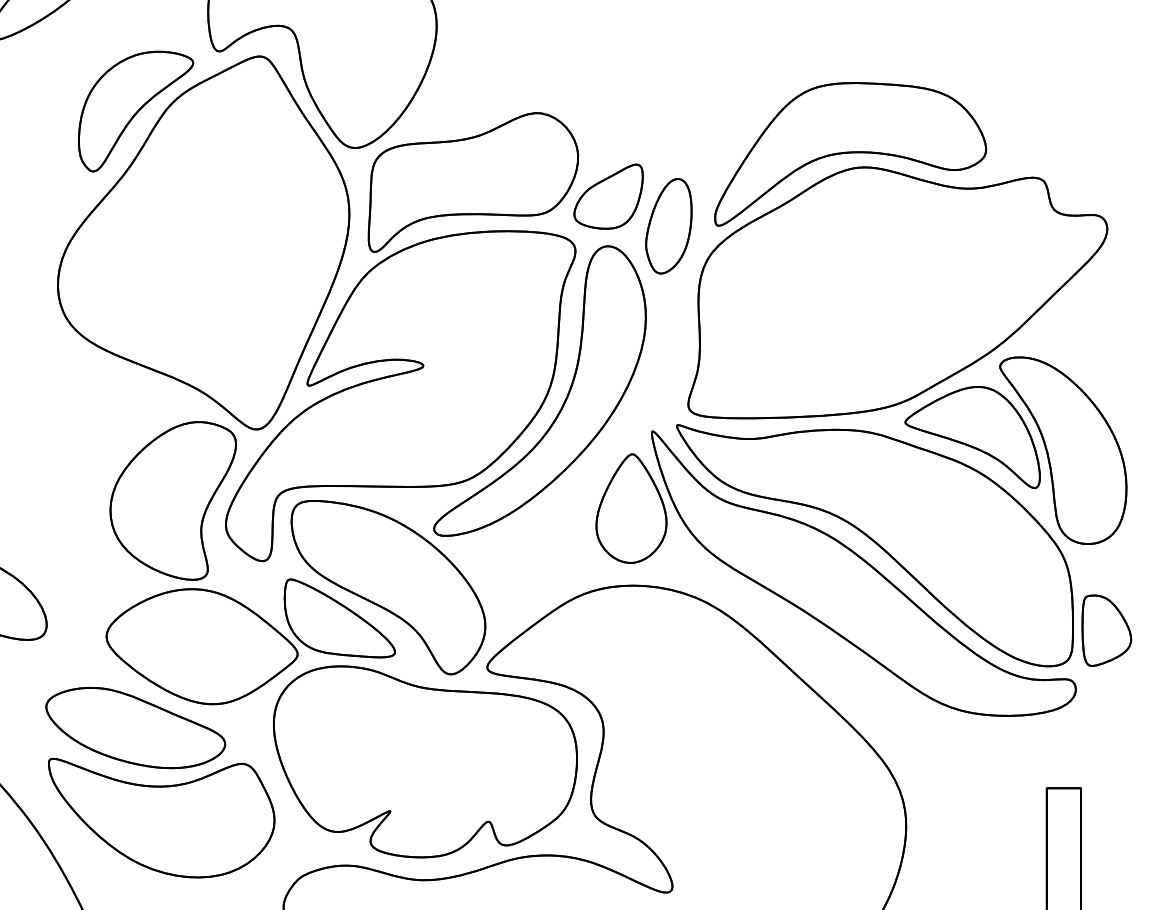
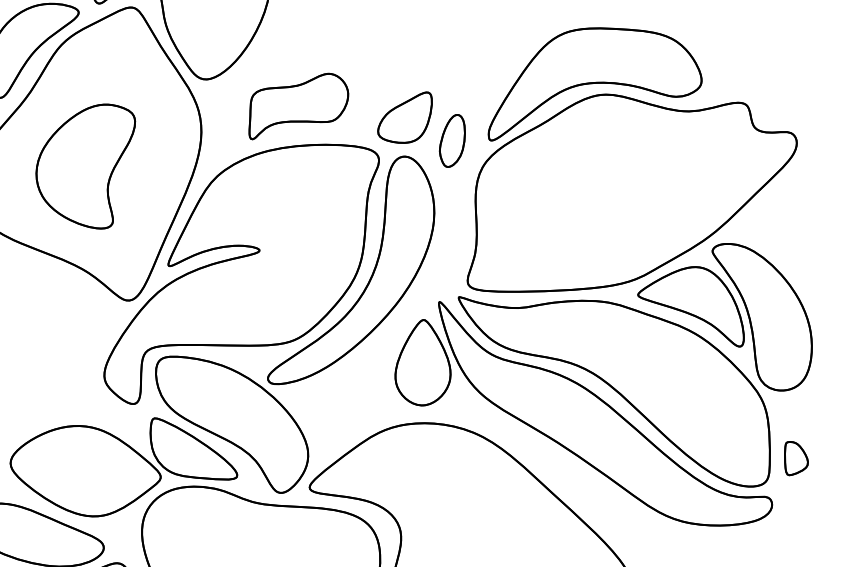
part: (473, 182) -> (298, 106), size x0.6
part: (668, 226) -> (452, 141), size x0.7
part: (172, 500) -> (85, 166), moved
part: (1106, 630) -> (796, 458), size x0.6

